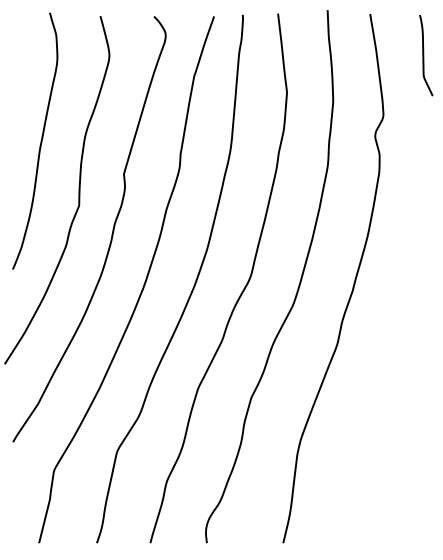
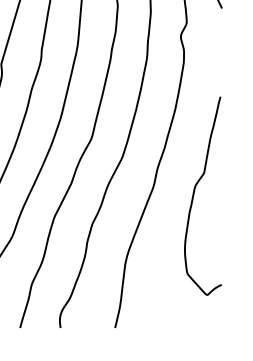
curve: (394, 354) -> (194, 193), added

